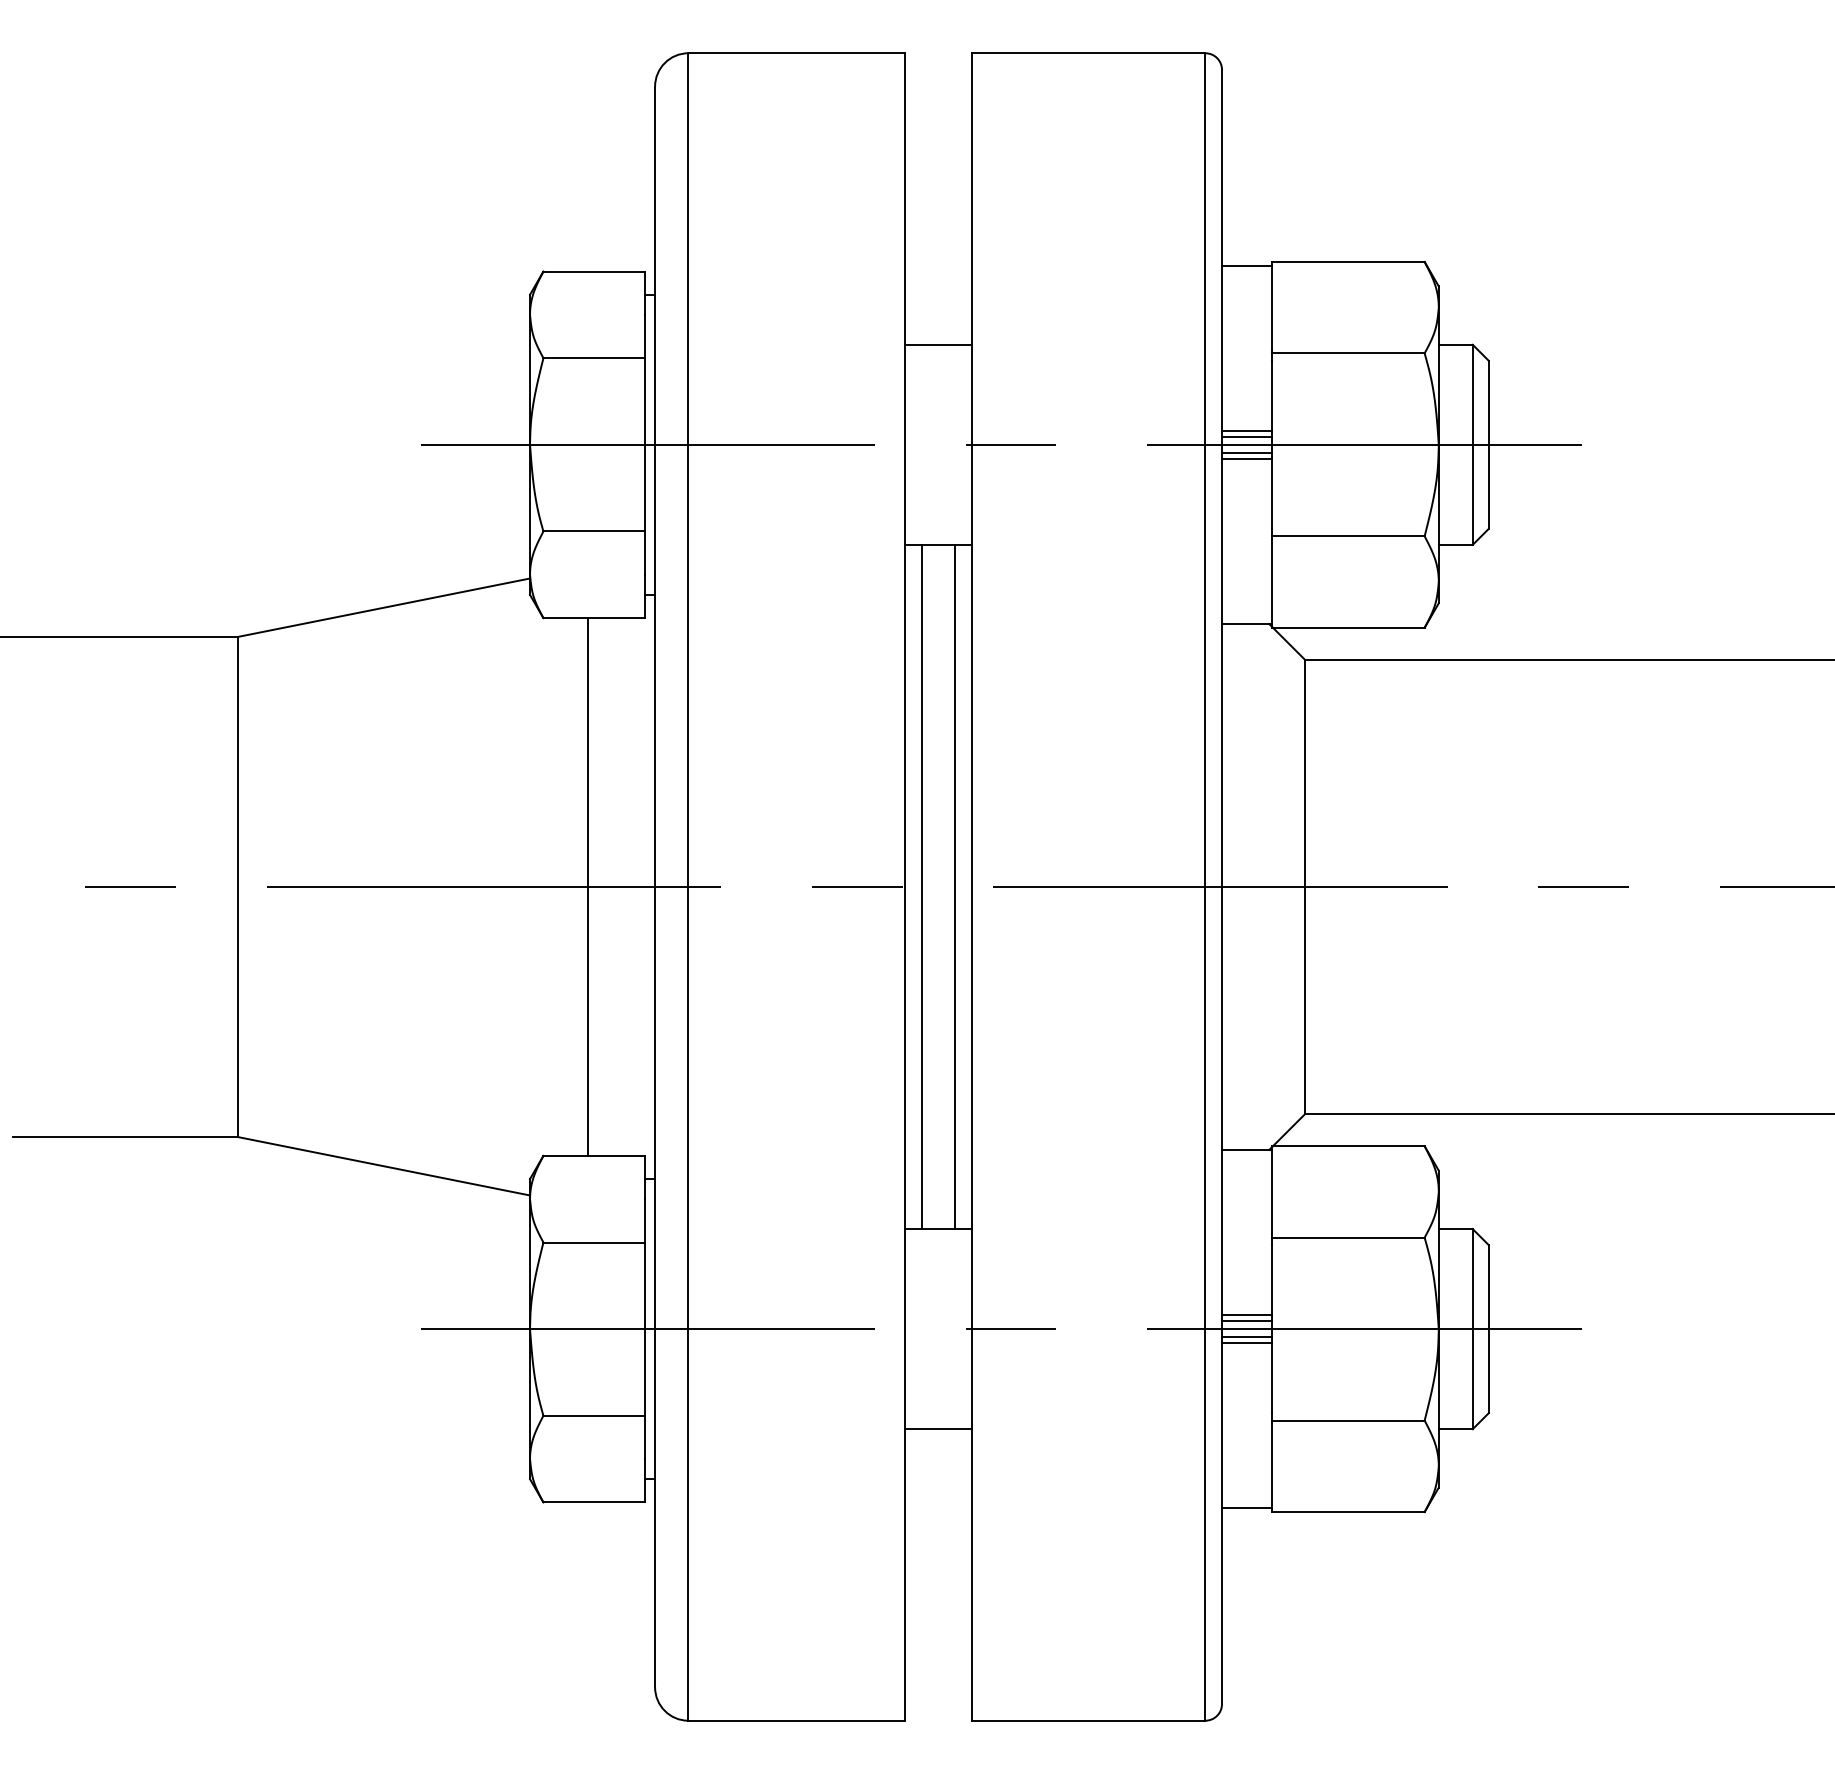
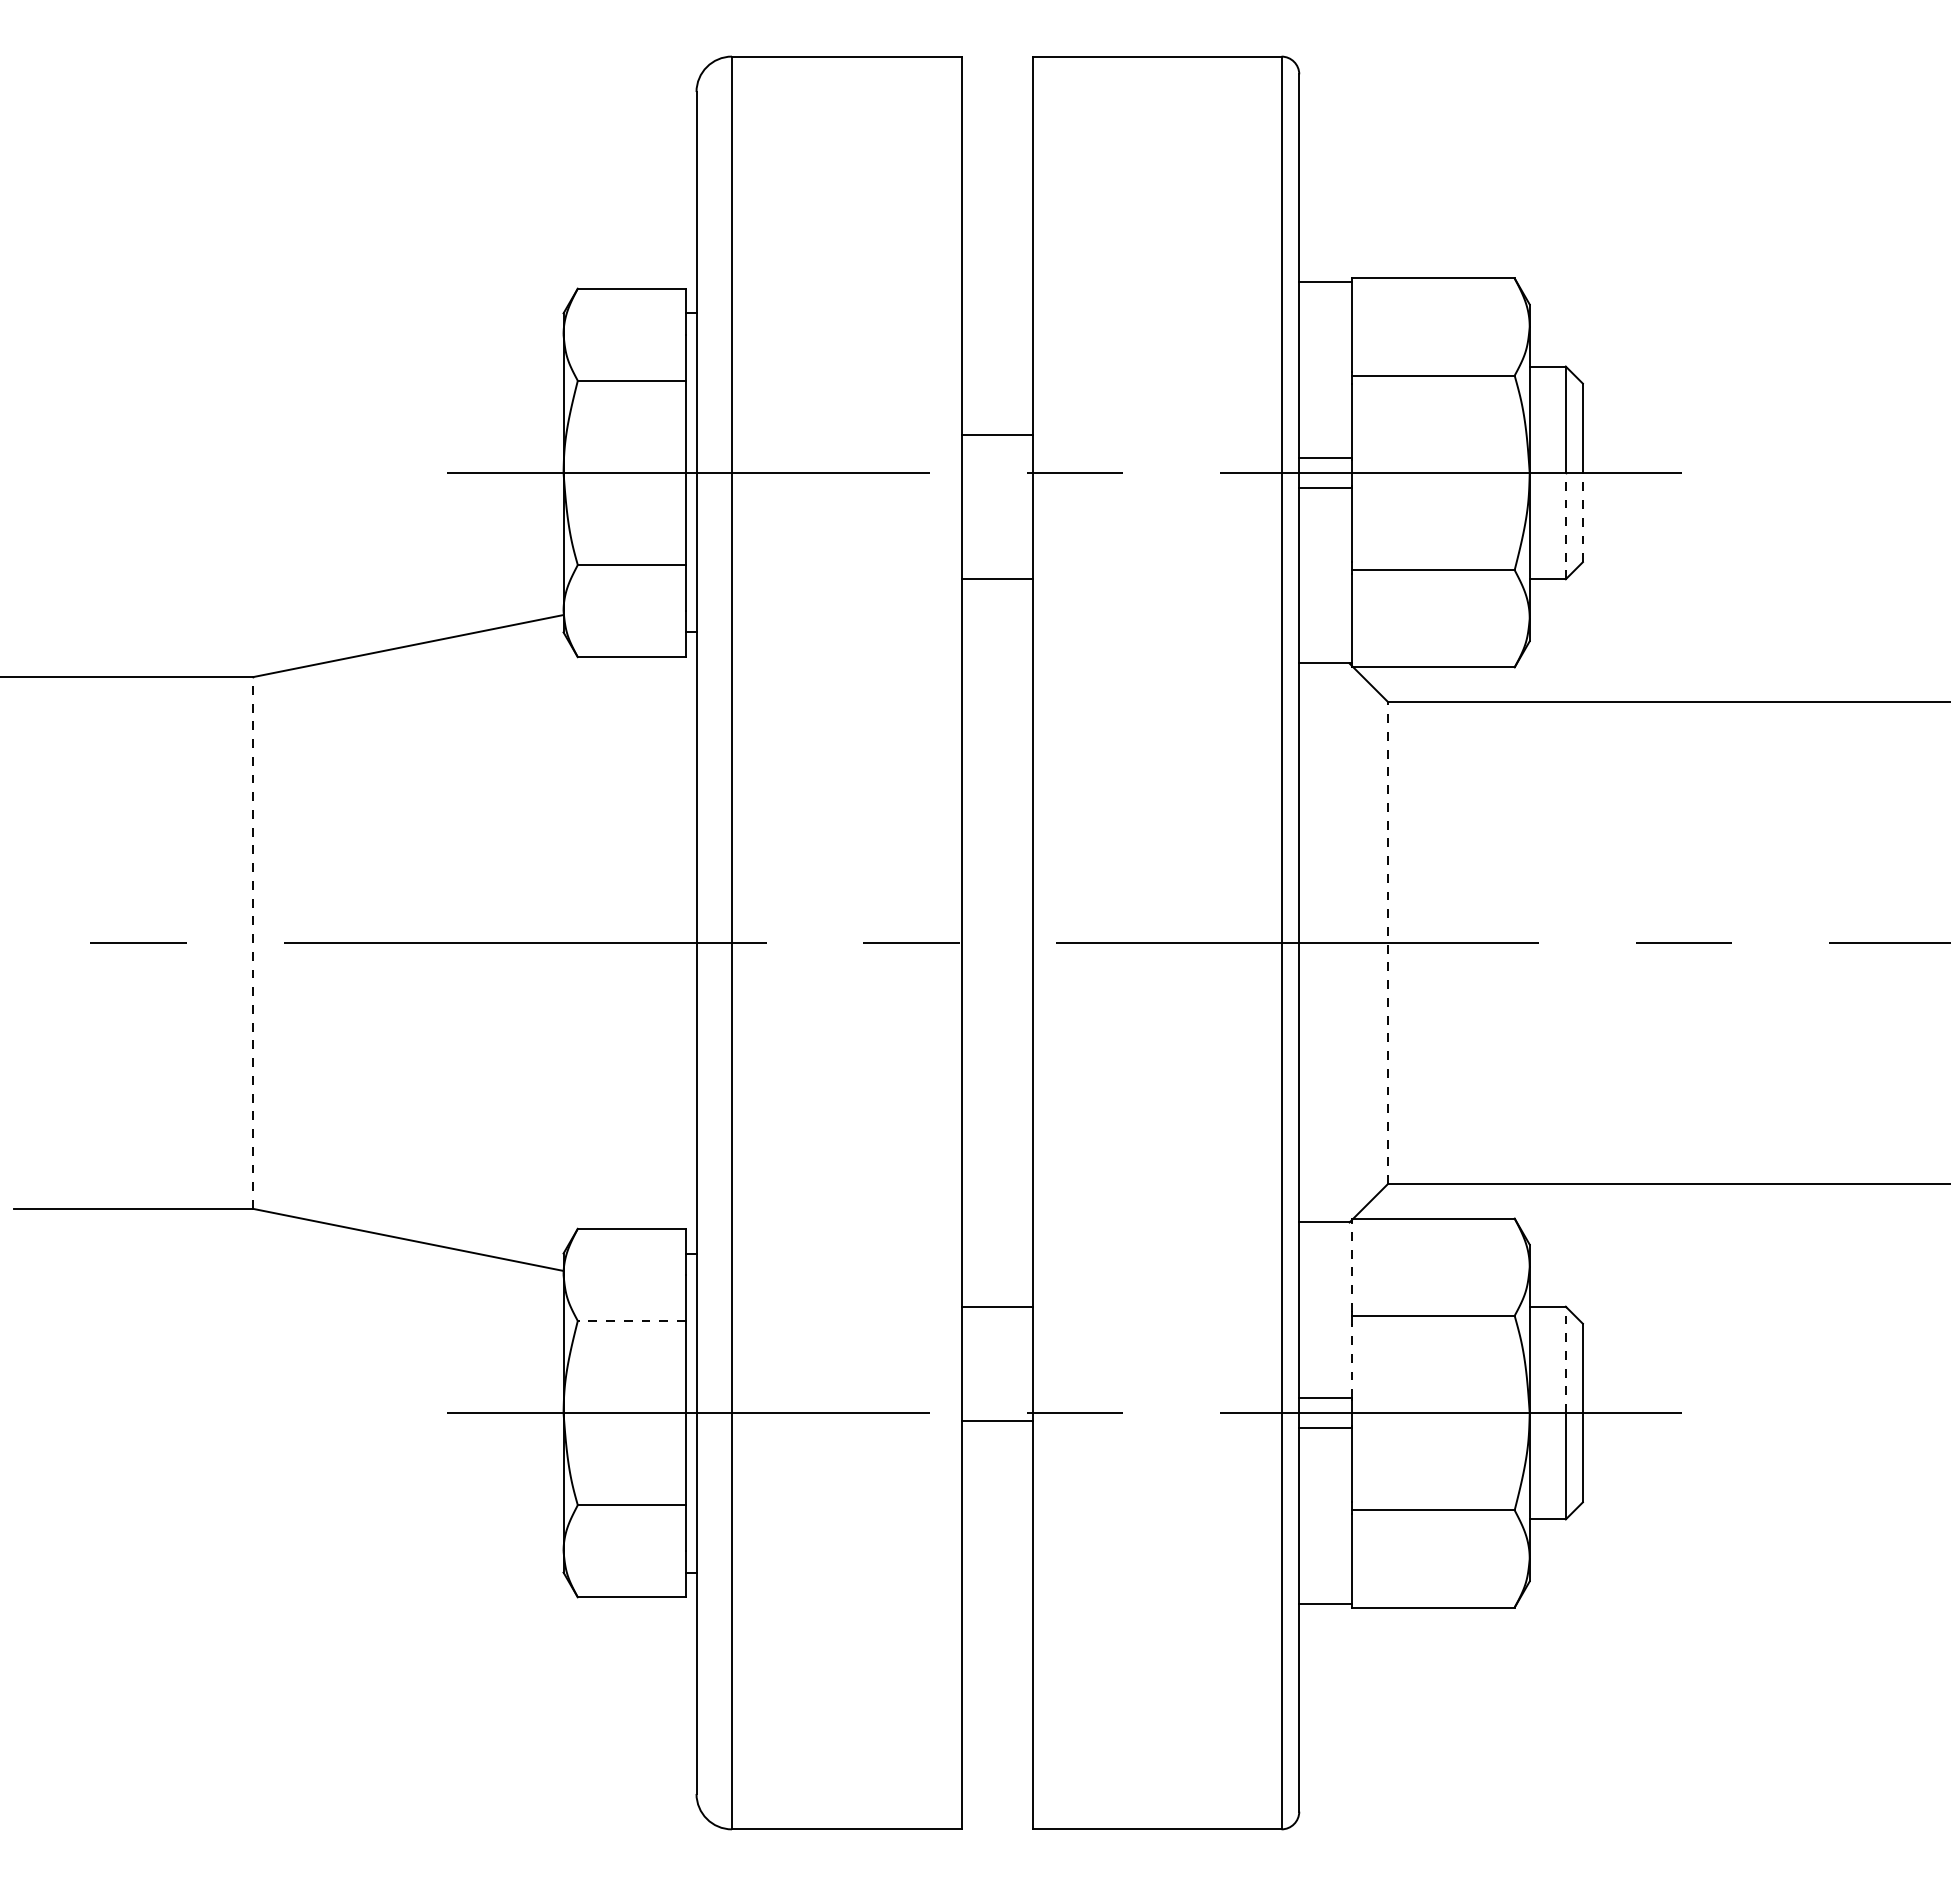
line: (938, 344) -> (997, 434), moved
line: (1246, 436) -> (1325, 464), removed
line: (1246, 452) -> (1325, 481), removed
line: (1488, 486) -> (1582, 517), solid -> dashed
line: (1472, 494) -> (1565, 525), solid -> dashed
line: (238, 886) -> (253, 942), solid -> dashed
line: (588, 886) -> (625, 942), removed
line: (922, 886) -> (980, 942), removed
line: (955, 886) -> (1015, 942), removed
line: (1305, 886) -> (1387, 942), solid -> dashed
line: (1272, 1192) -> (1352, 1267), solid -> dashed
line: (593, 1242) -> (631, 1320), solid -> dashed
line: (1472, 1278) -> (1565, 1359), solid -> dashed
line: (1272, 1279) -> (1352, 1360), solid -> dashed
line: (1246, 1321) -> (1325, 1404), removed
line: (1246, 1337) -> (1325, 1421), removed
line: (938, 1429) -> (997, 1421), moved

